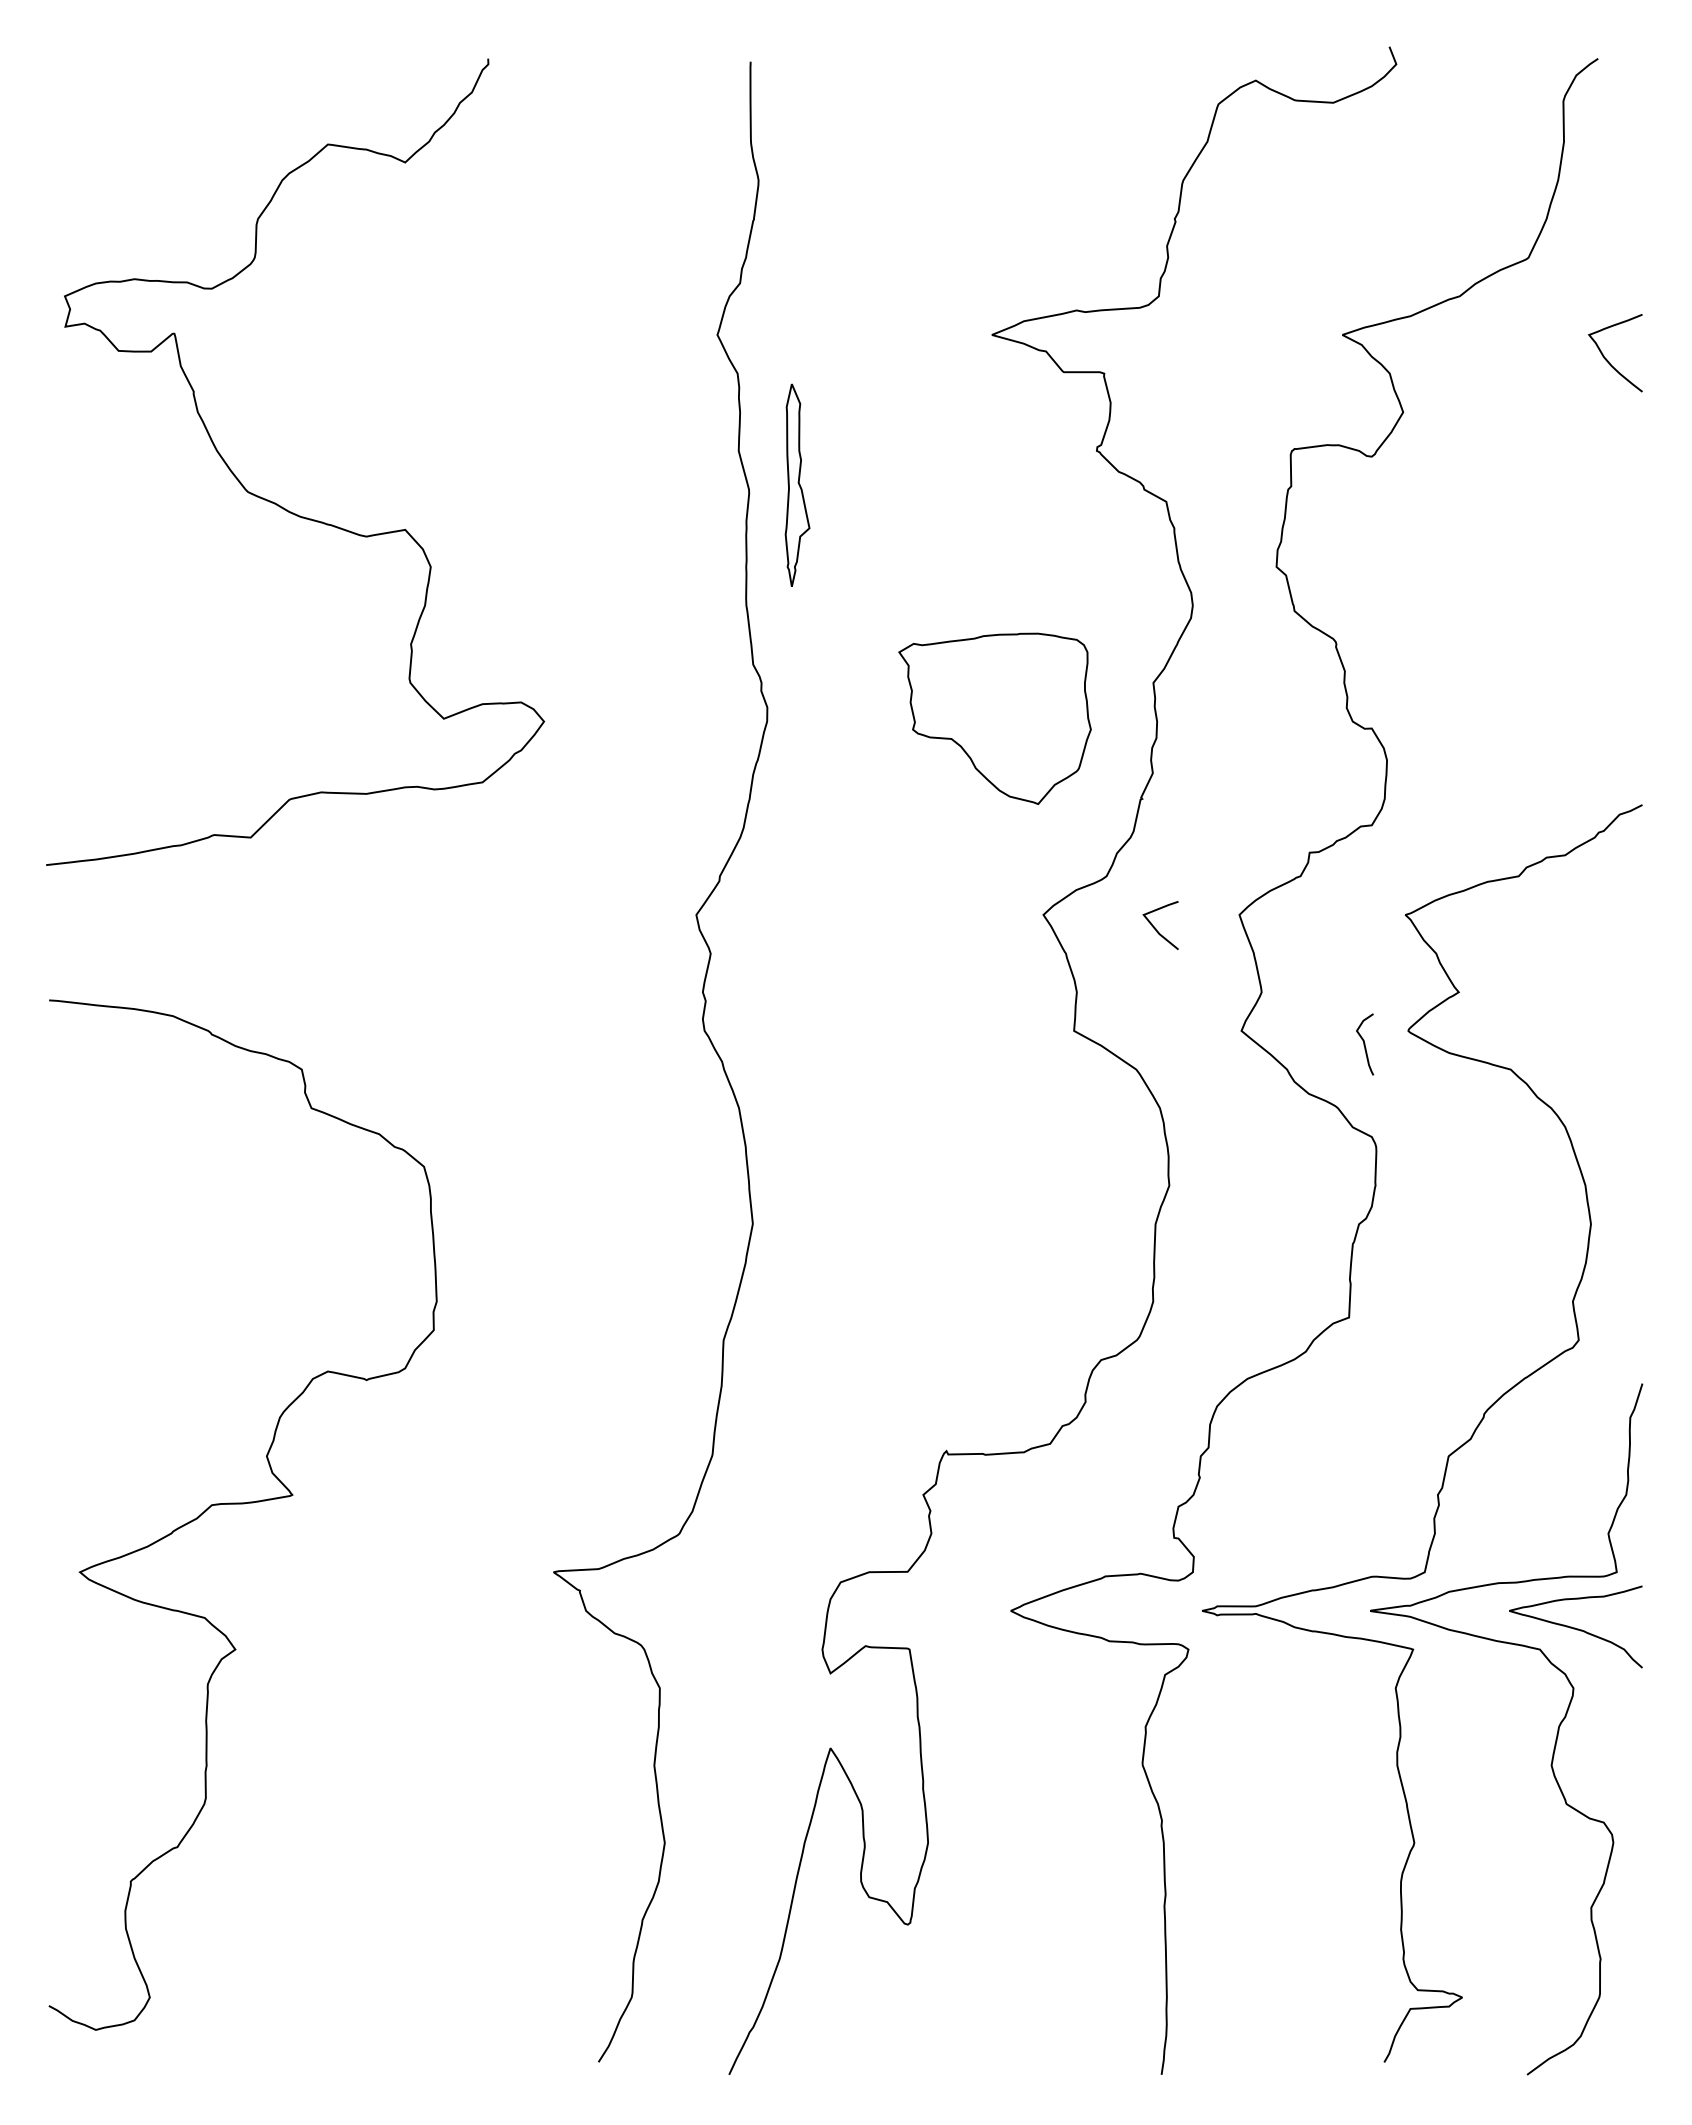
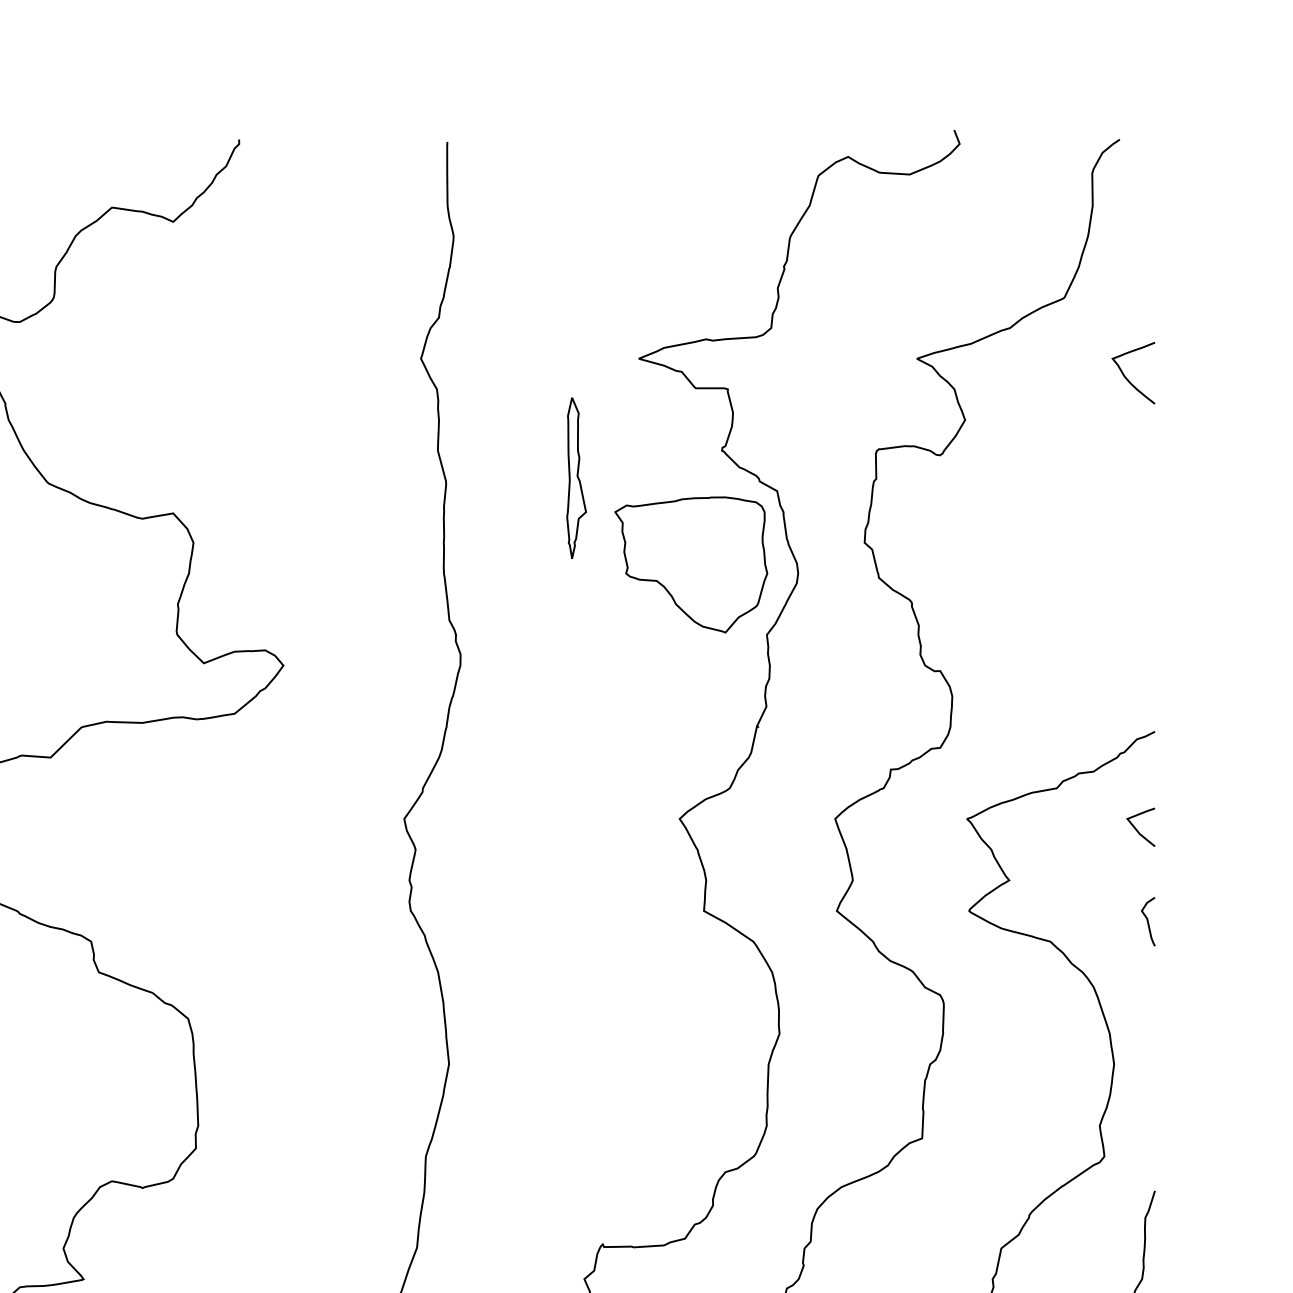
part: (797, 484) -> (576, 477), moved
part: (994, 718) -> (690, 564), moved
line: (1156, 928) -> (1137, 829), moved
curve: (1365, 1044) -> (1148, 921), moved

